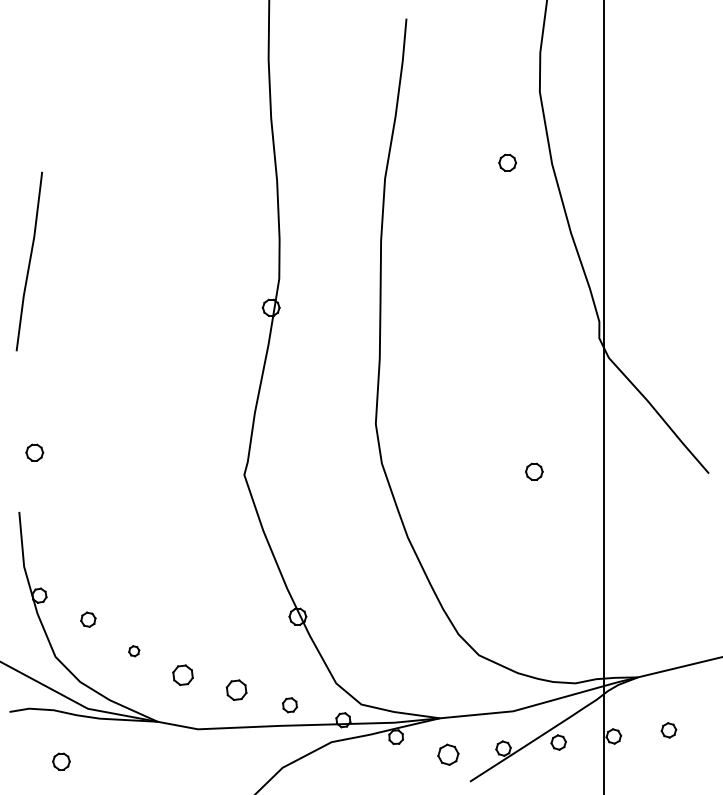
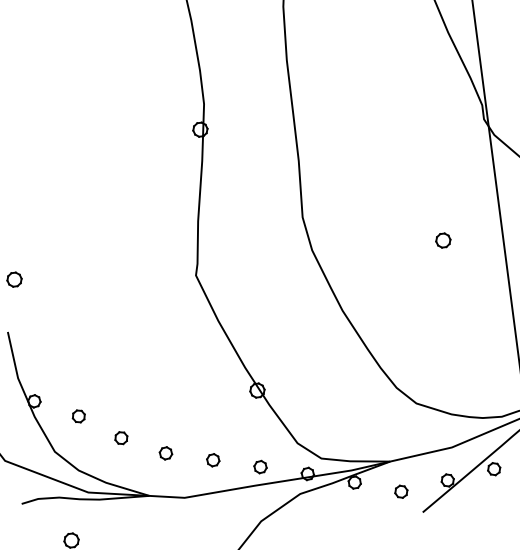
part: (134, 651) -> (121, 438), size x1.43
part: (183, 675) -> (166, 453), size x0.71
part: (236, 690) -> (213, 460), size x0.71
part: (448, 754) -> (401, 491), size x0.71

